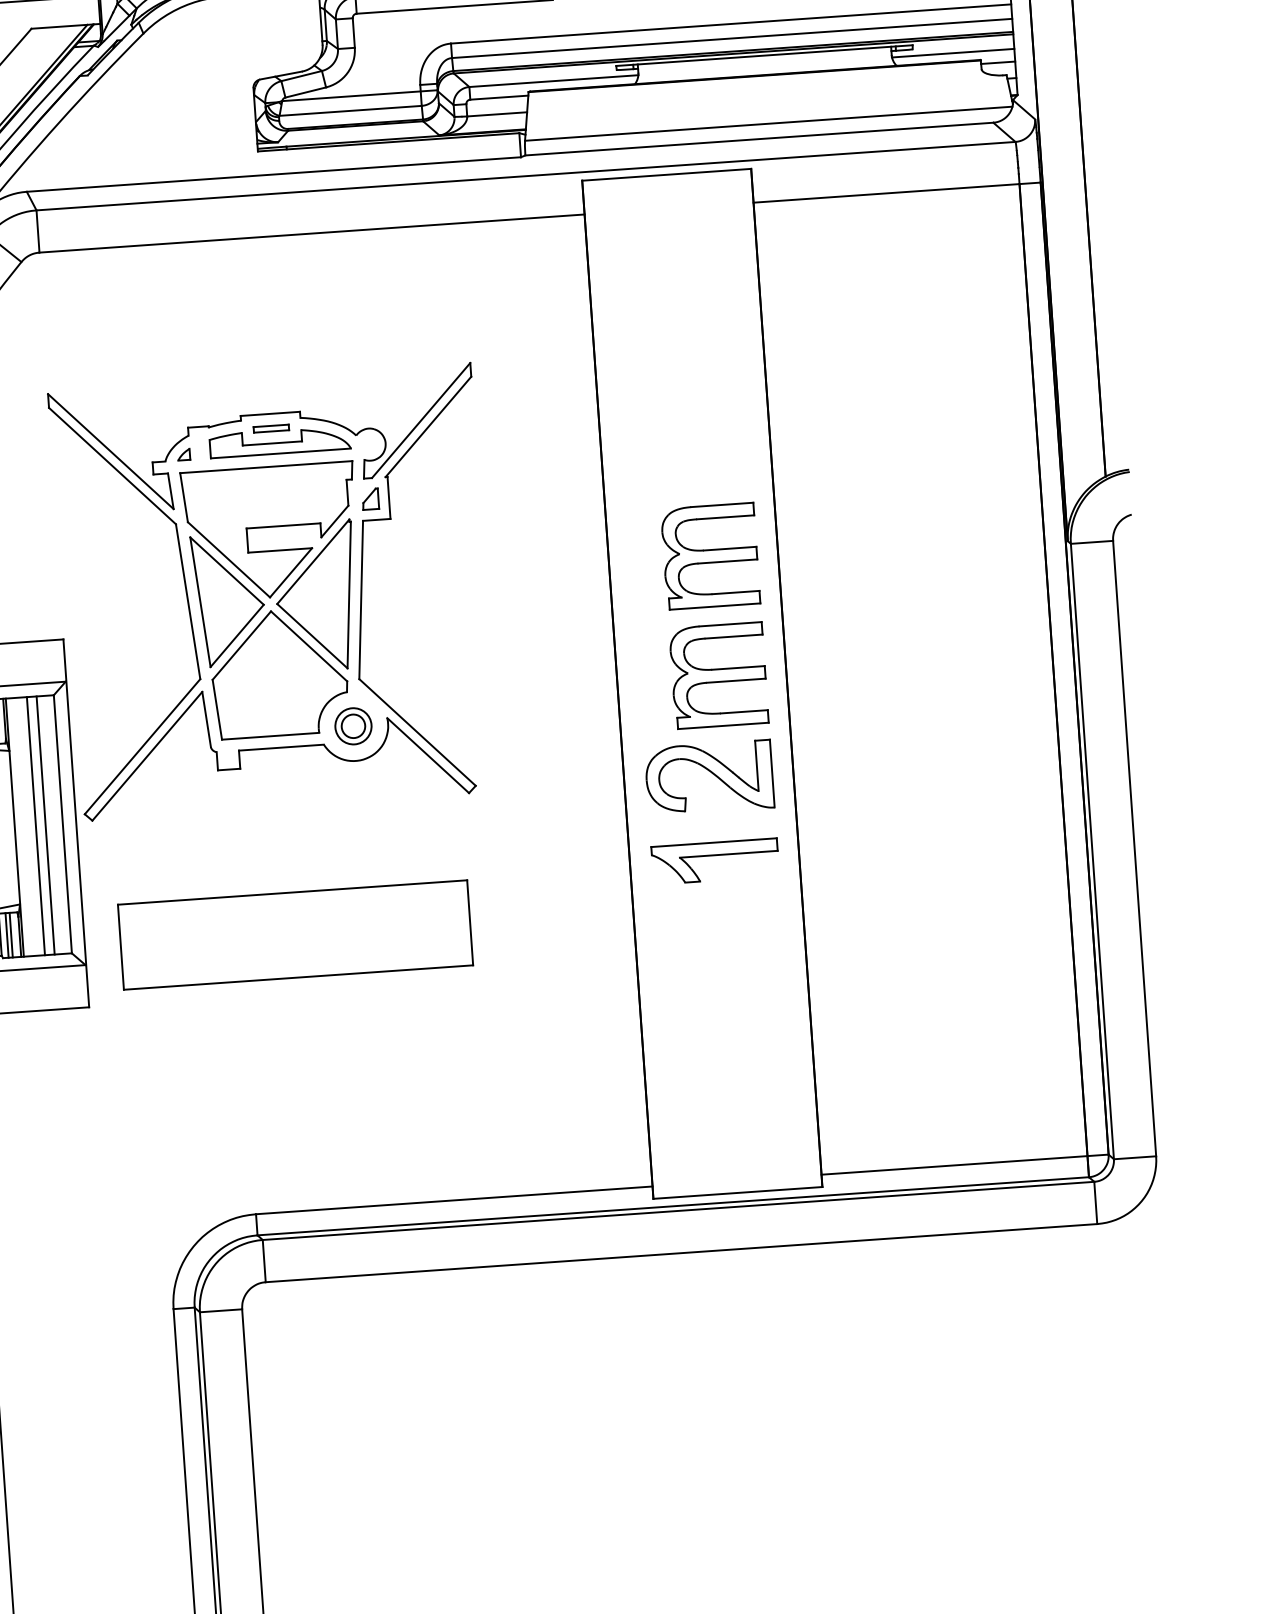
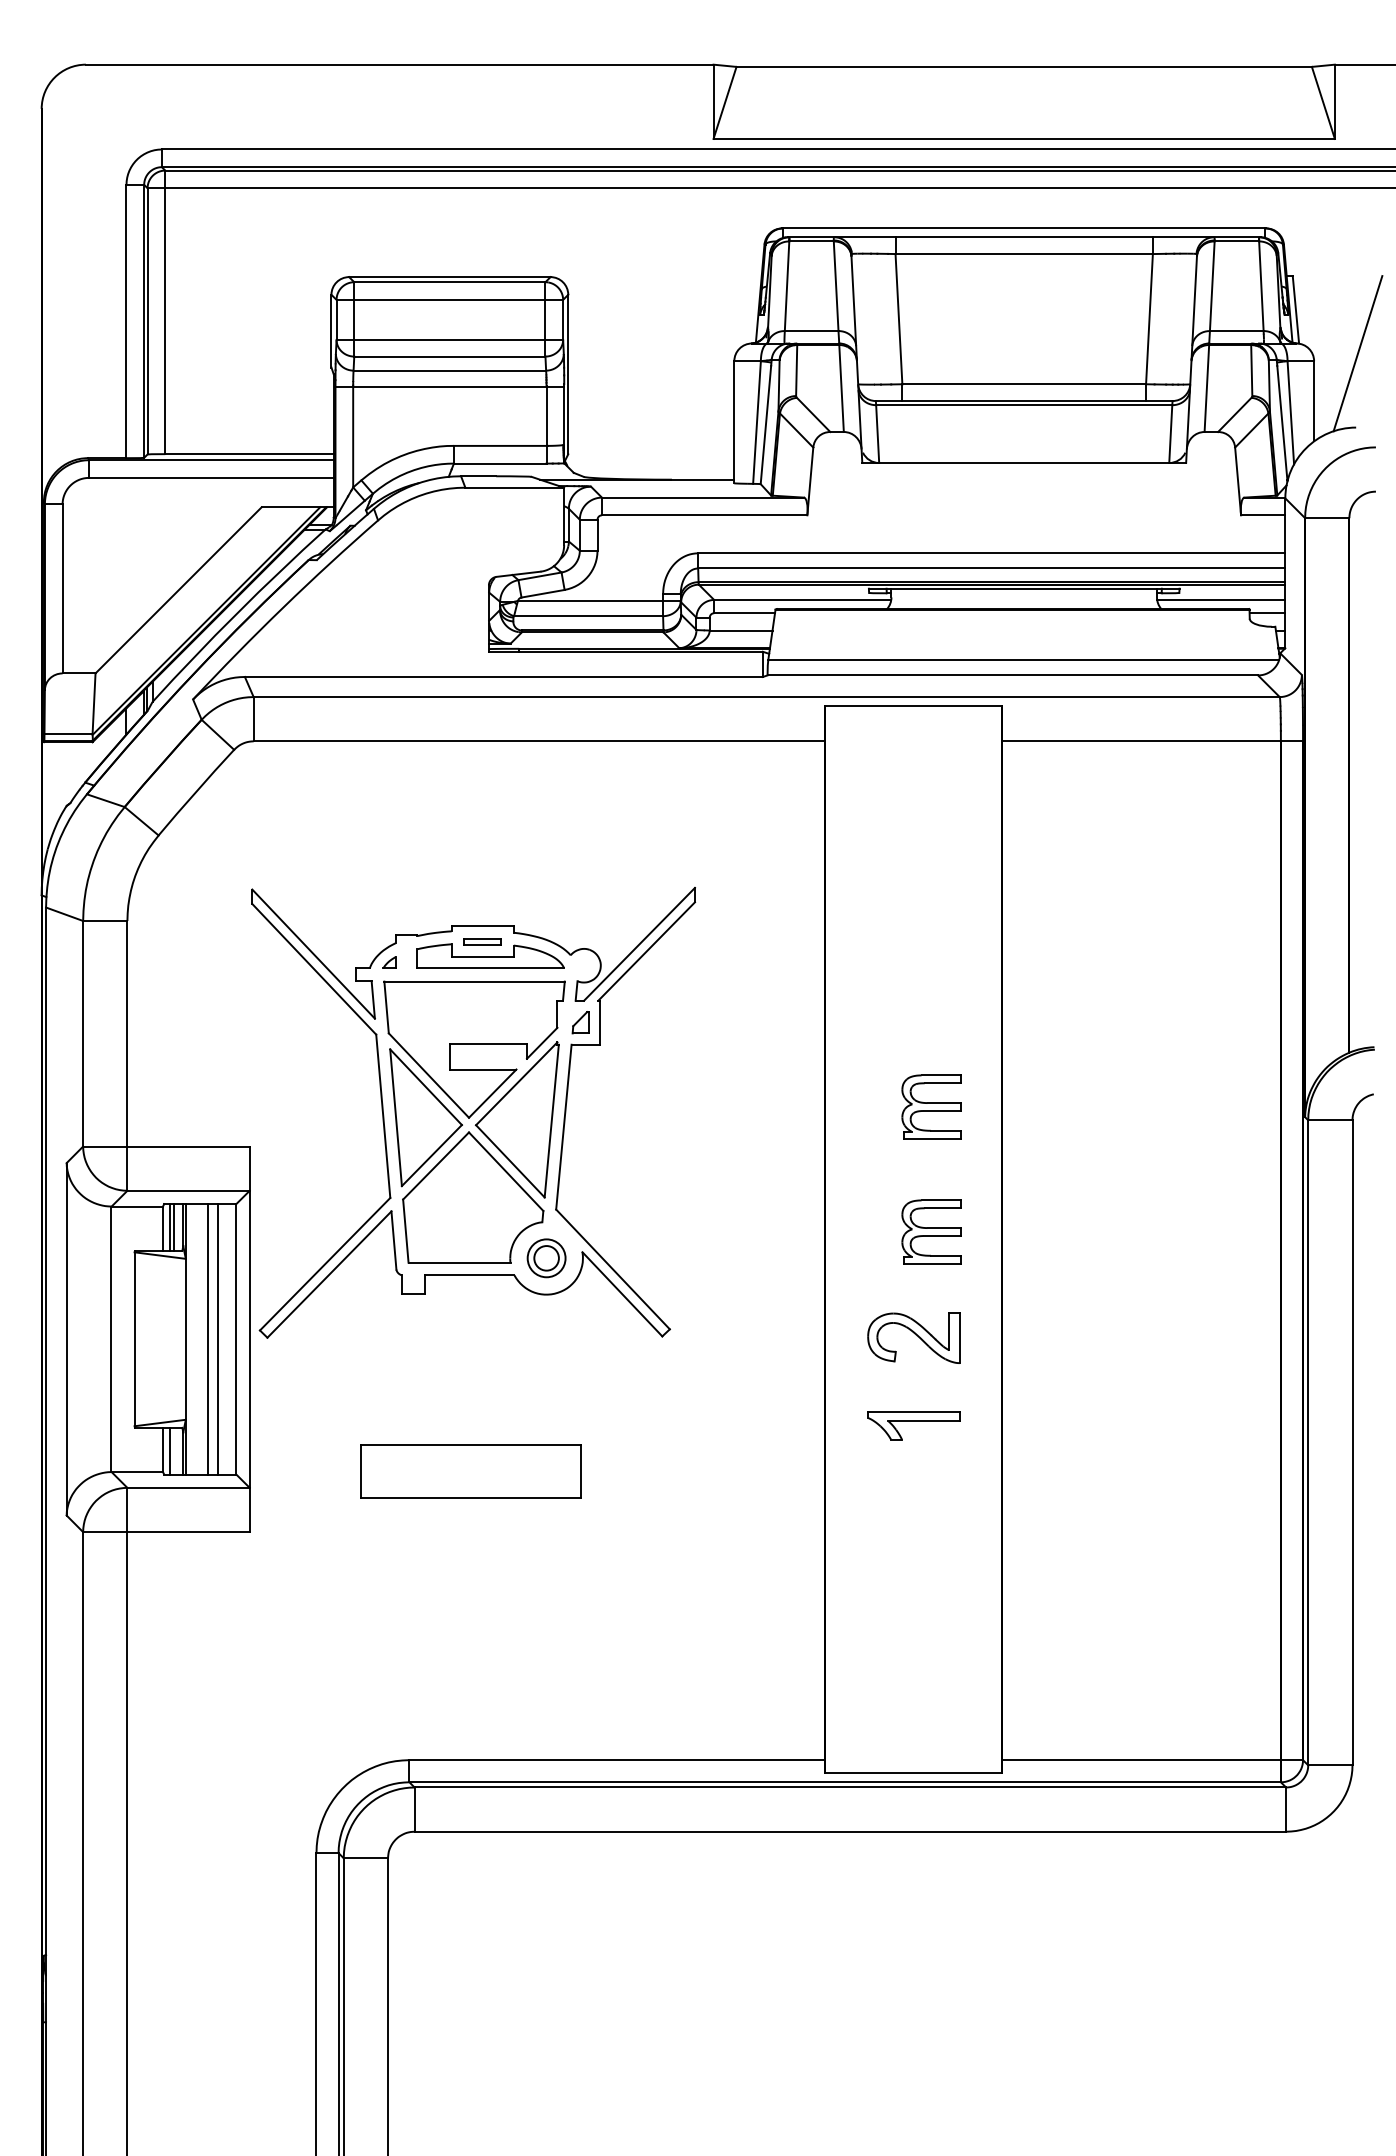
part: (710, 555) -> (931, 1106), size x0.6
part: (718, 675) -> (931, 1231), size x0.6
part: (708, 778) -> (913, 1338), size x0.7
part: (714, 861) -> (913, 1425), size x0.7
line: (11, 934) -> (174, 1450), removed
part: (295, 934) -> (470, 1471), size x0.6

